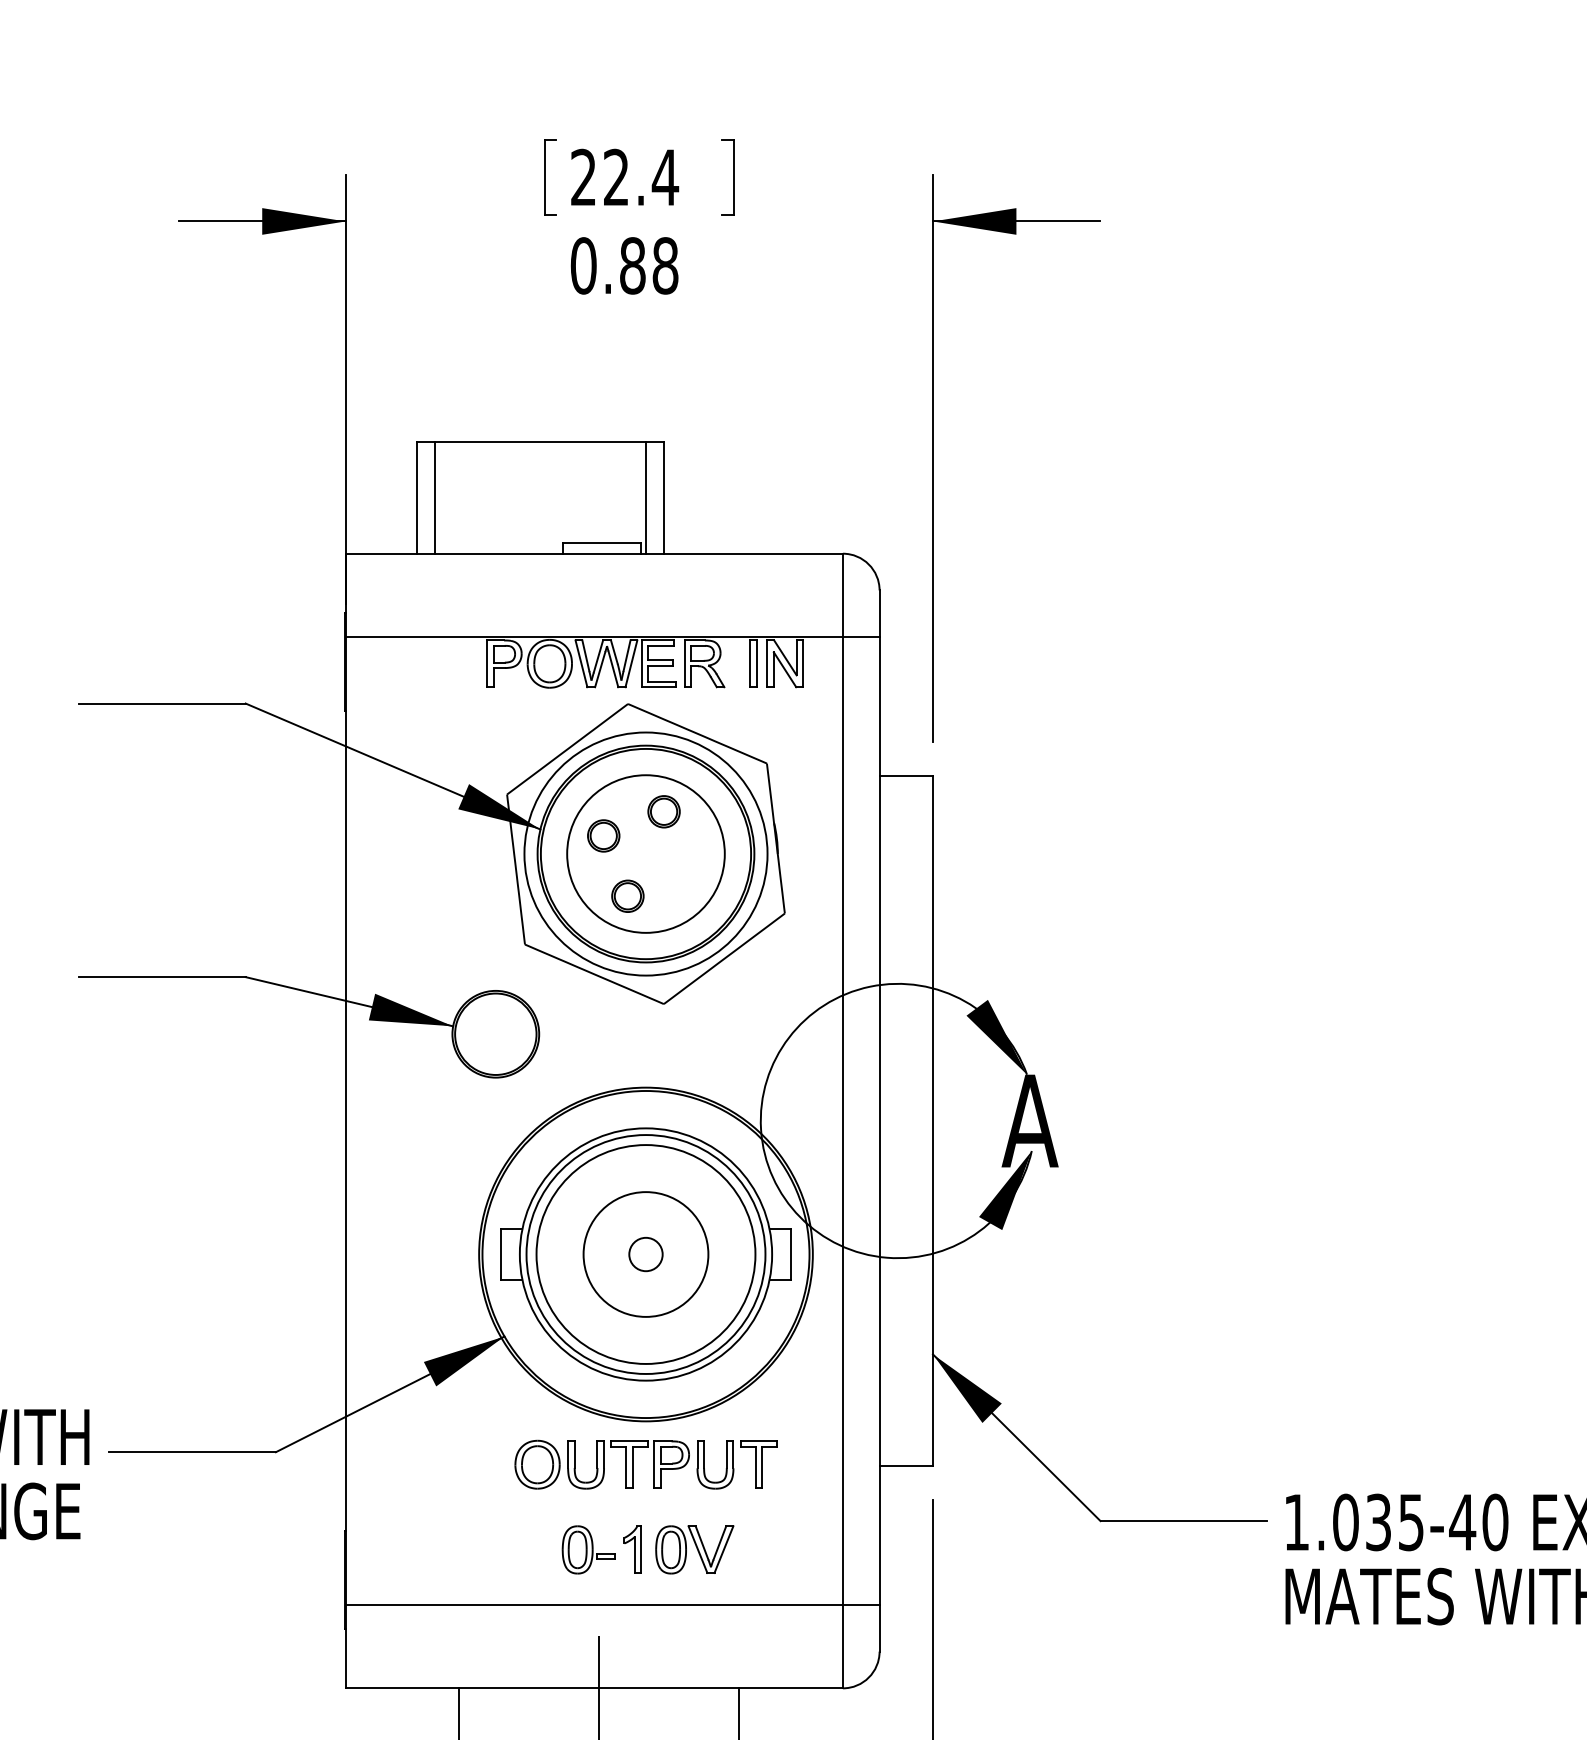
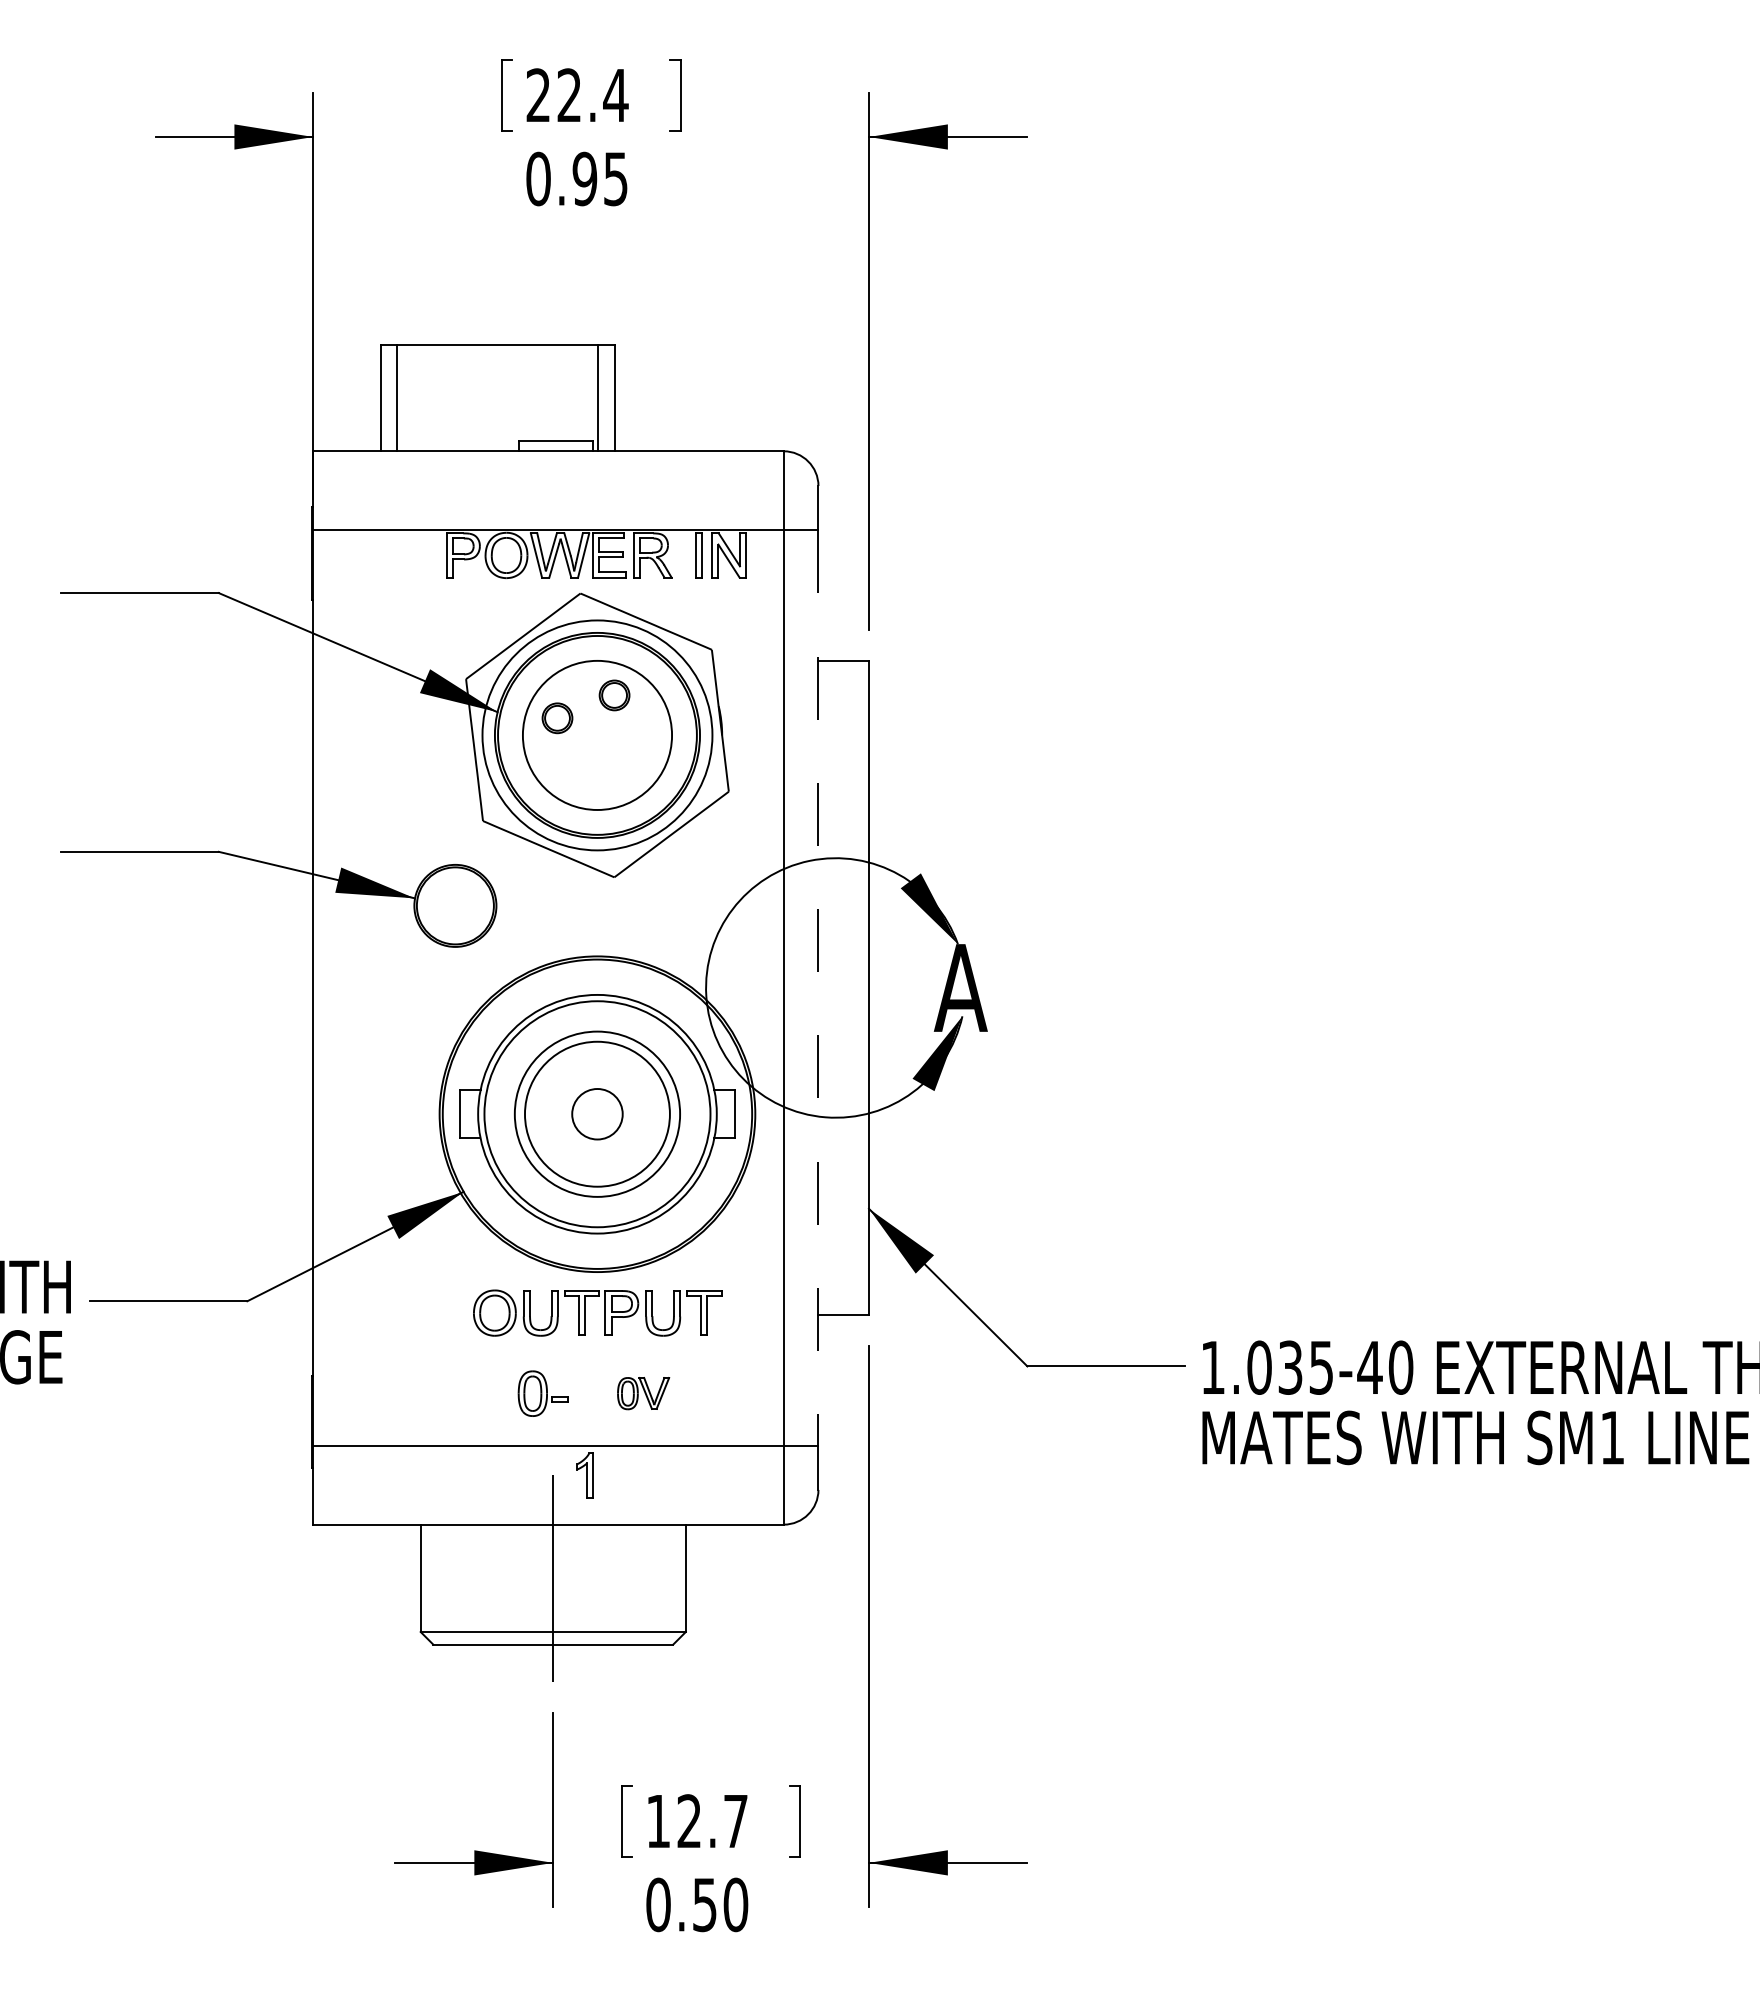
text: (649, 265) -> (600, 178), 0.88 -> 0.95
part: (628, 896) -> (580, 775), removed
line: (879, 1120) -> (818, 987), solid -> dashed
circle: (646, 1253) -> (597, 1113), size x0.7
circle: (646, 1254) -> (597, 1114), size x1.4
circle: (646, 1254) -> (597, 1114), size x1.6
part: (632, 1549) -> (584, 1475), moved
part: (694, 1549) -> (643, 1393), size x0.7

